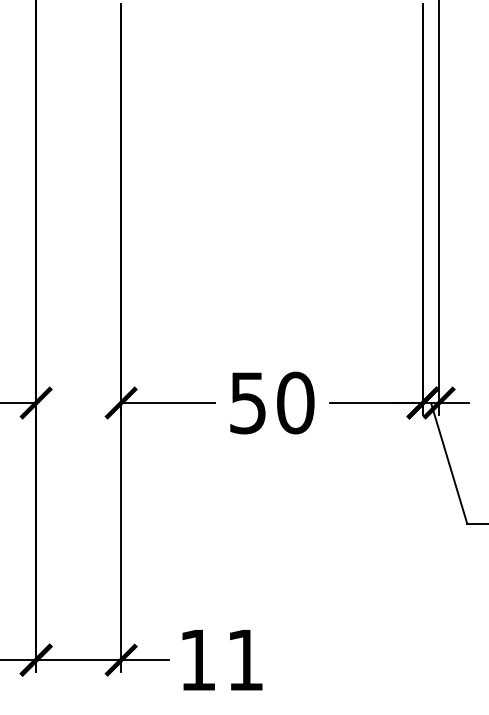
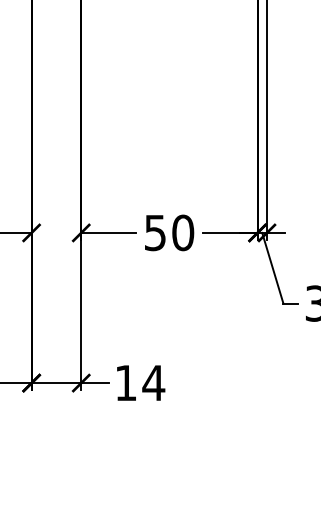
text: (244, 659) -> (153, 382), 11 -> 14

